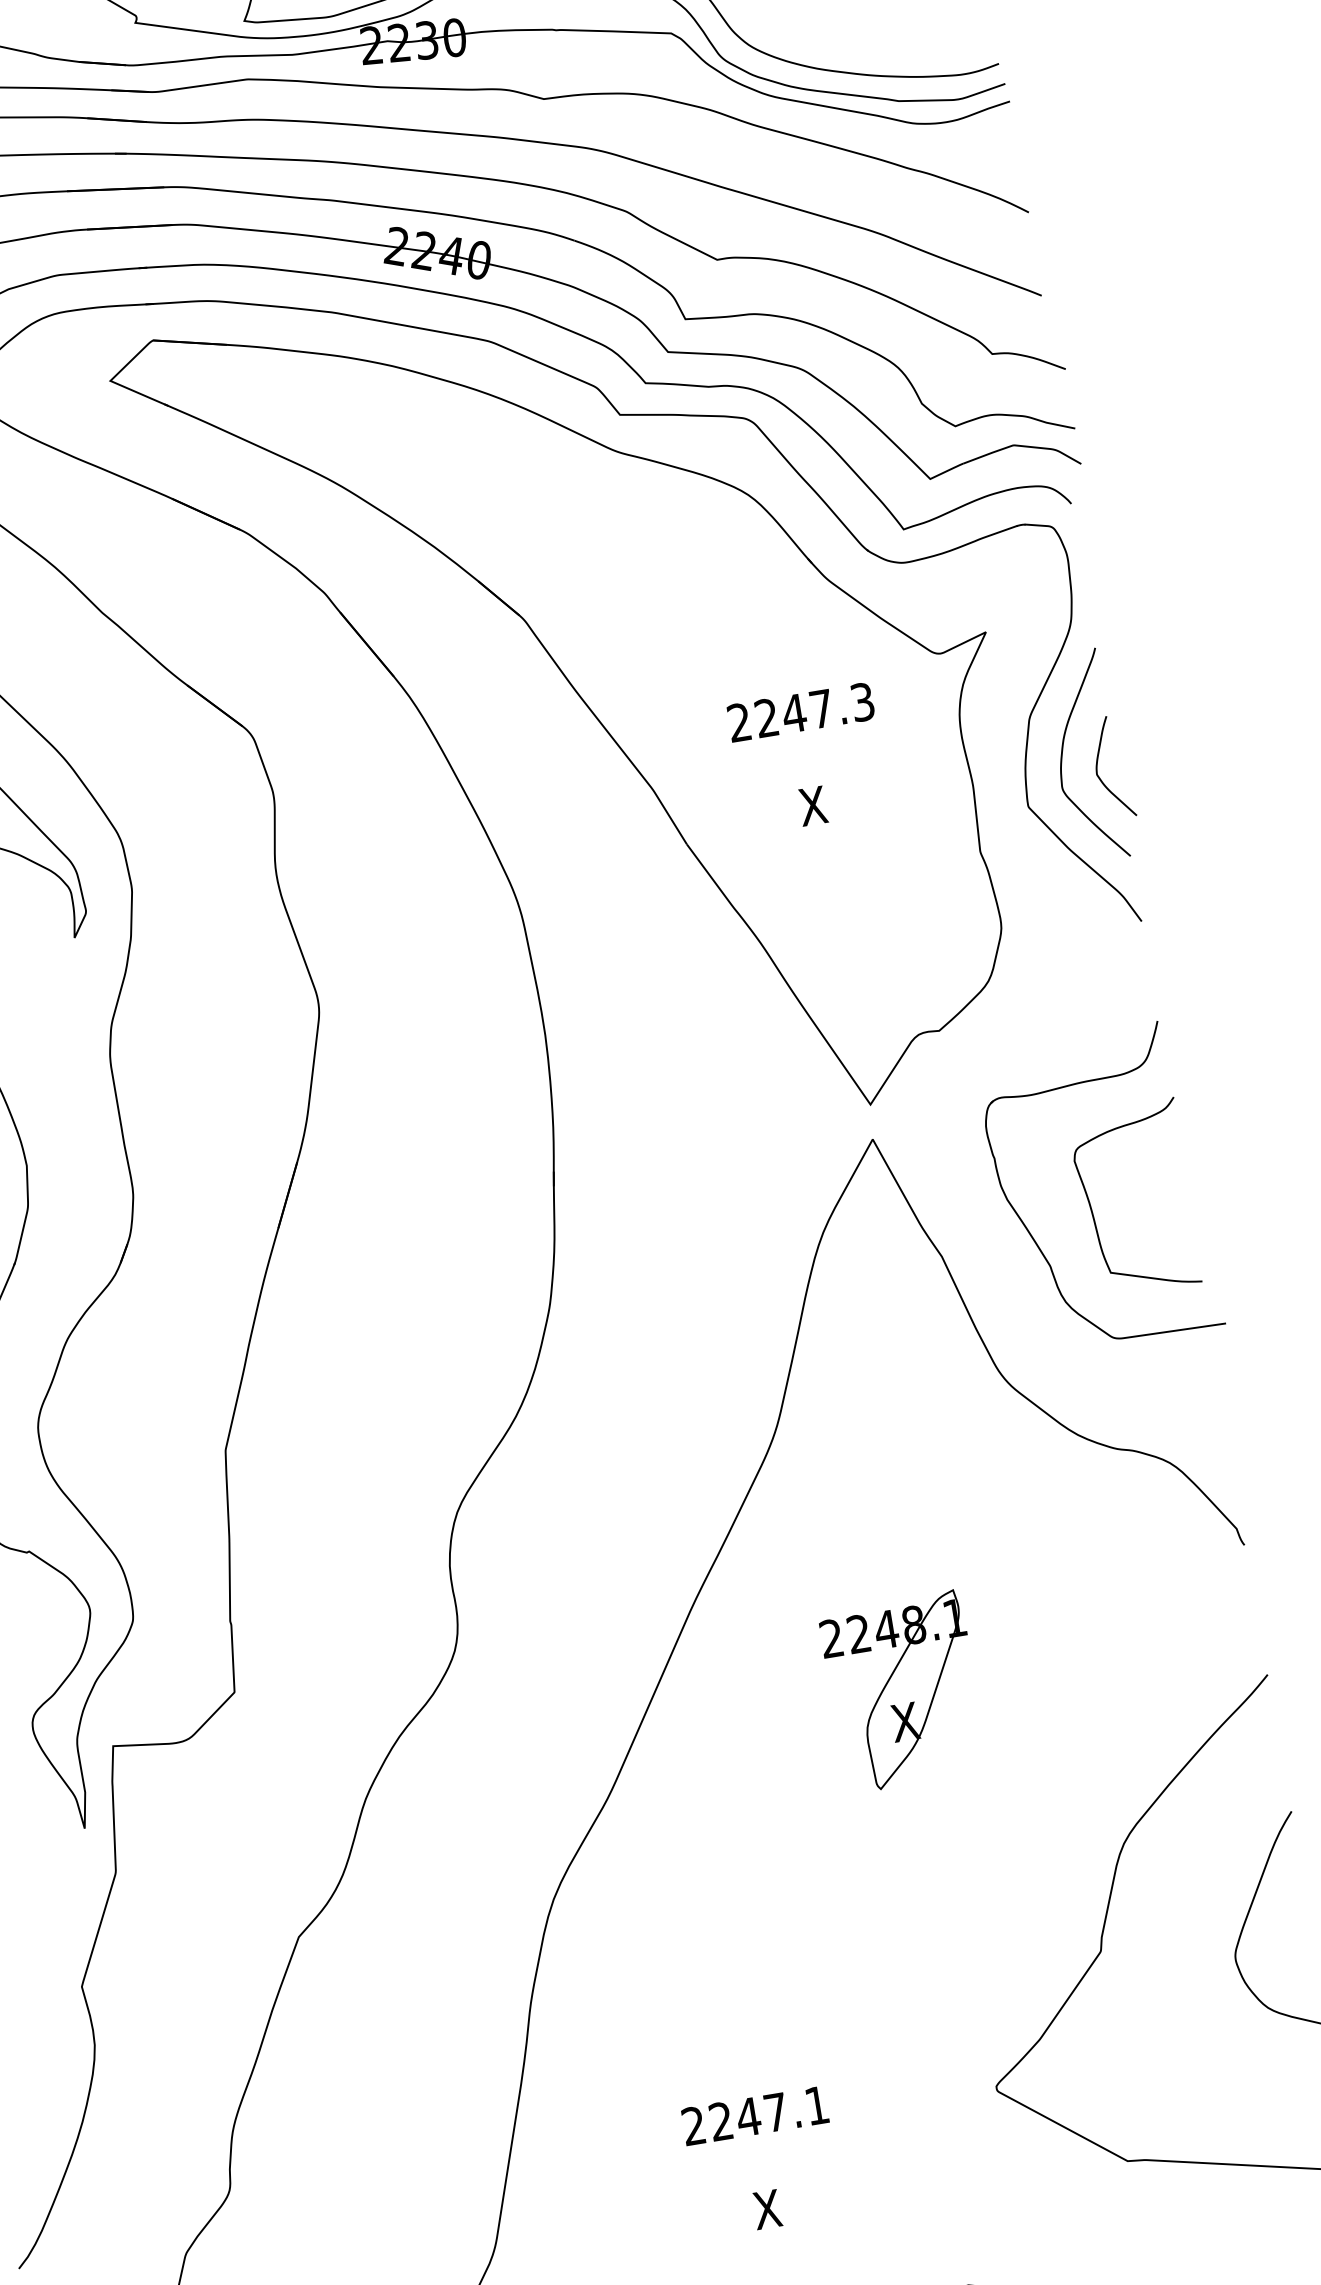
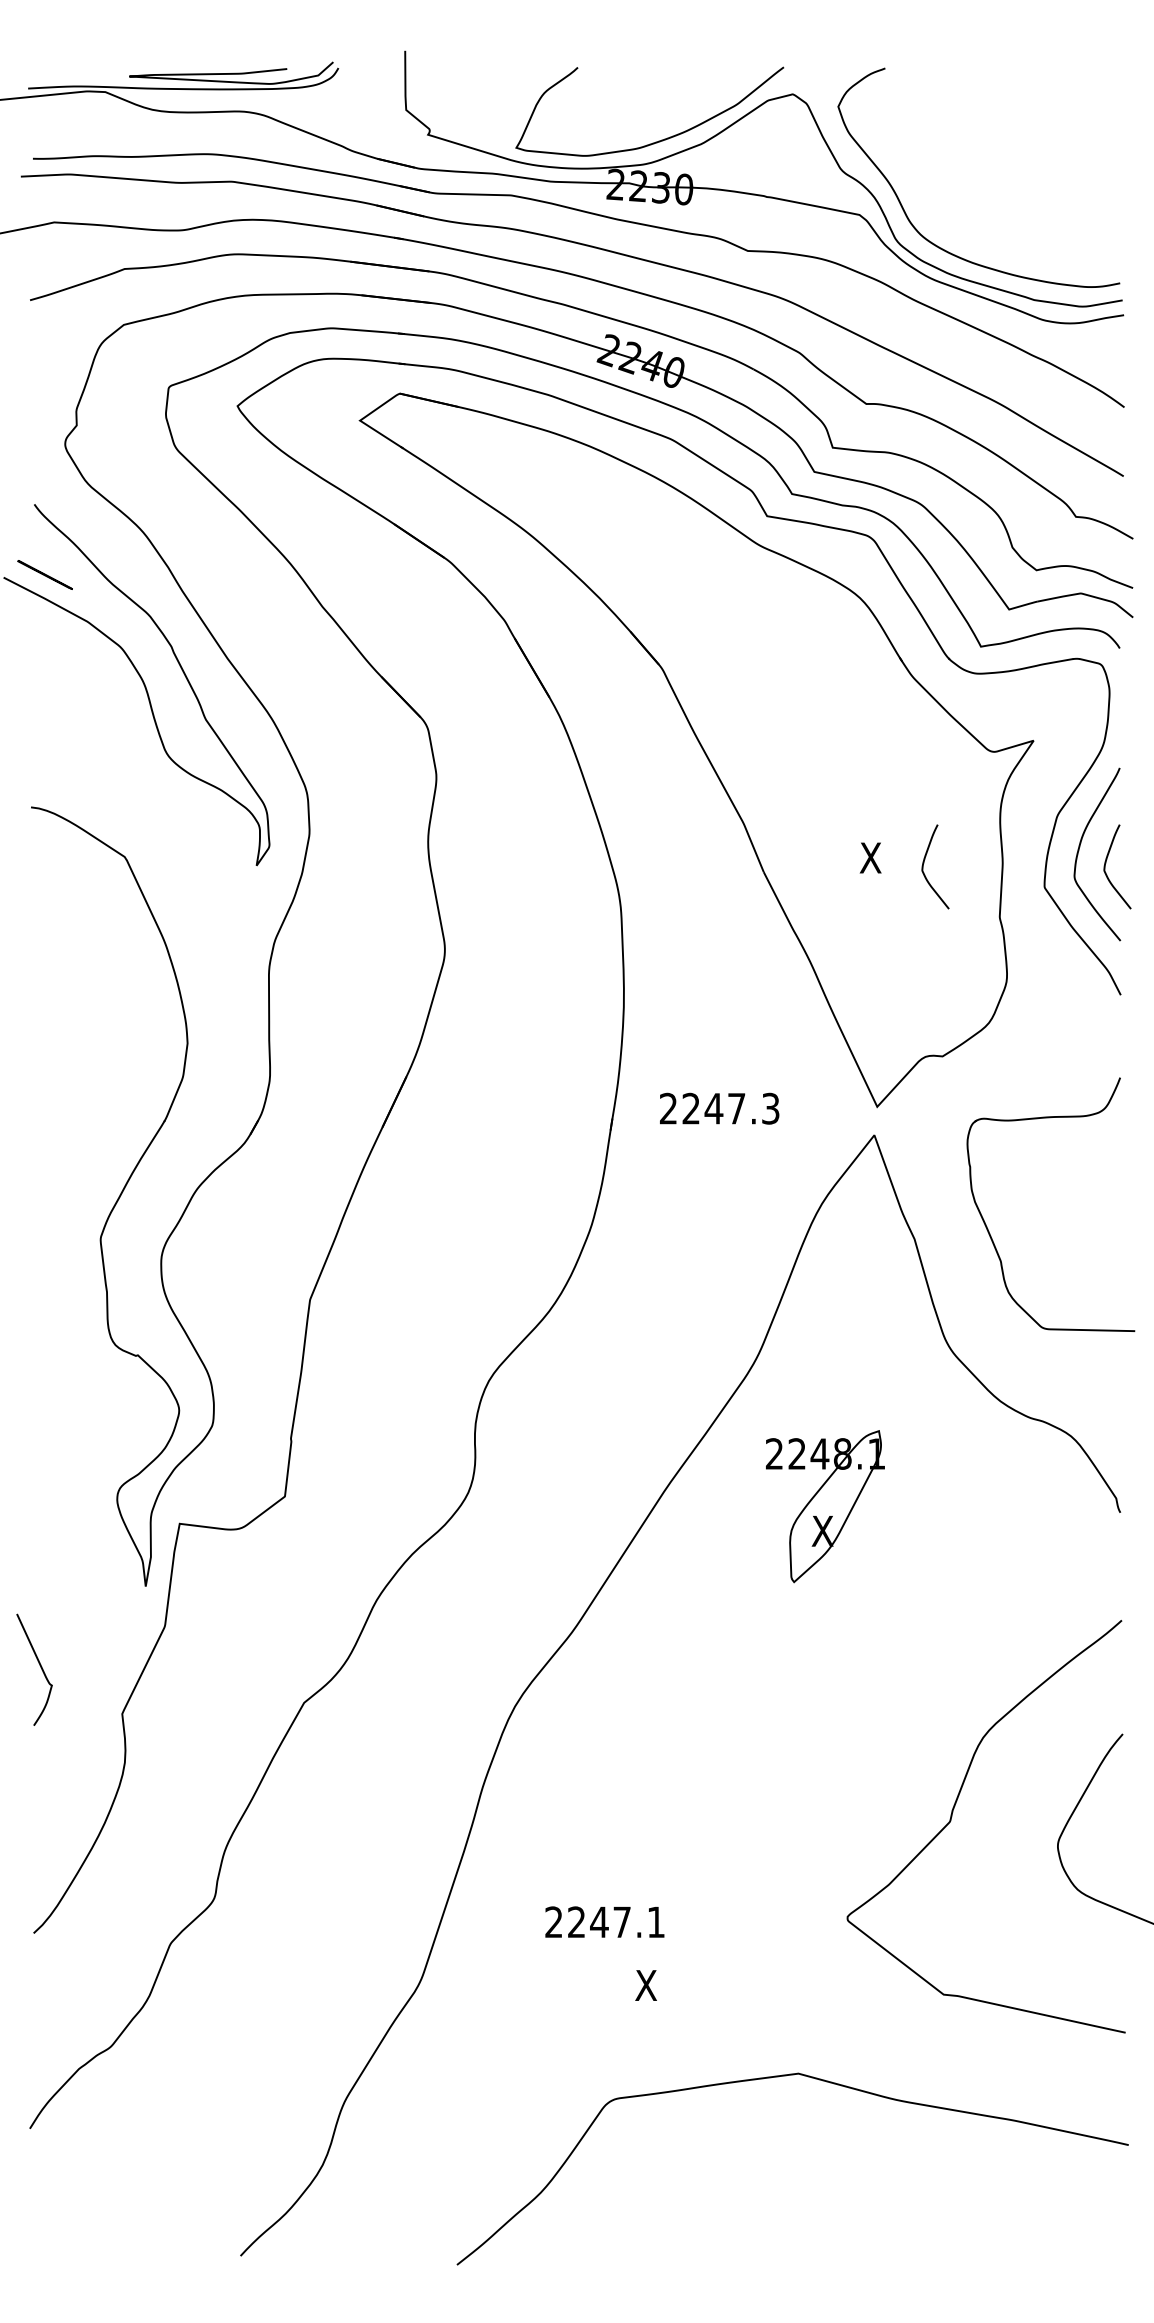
text: (800, 712) -> (719, 1108), moved
curve: (878, 801) -> (924, 863), added
curve: (1091, 1206) -> (1042, 1218), removed
part: (903, 1691) -> (825, 1506), moved
text: (754, 2115) -> (604, 1921), moved

